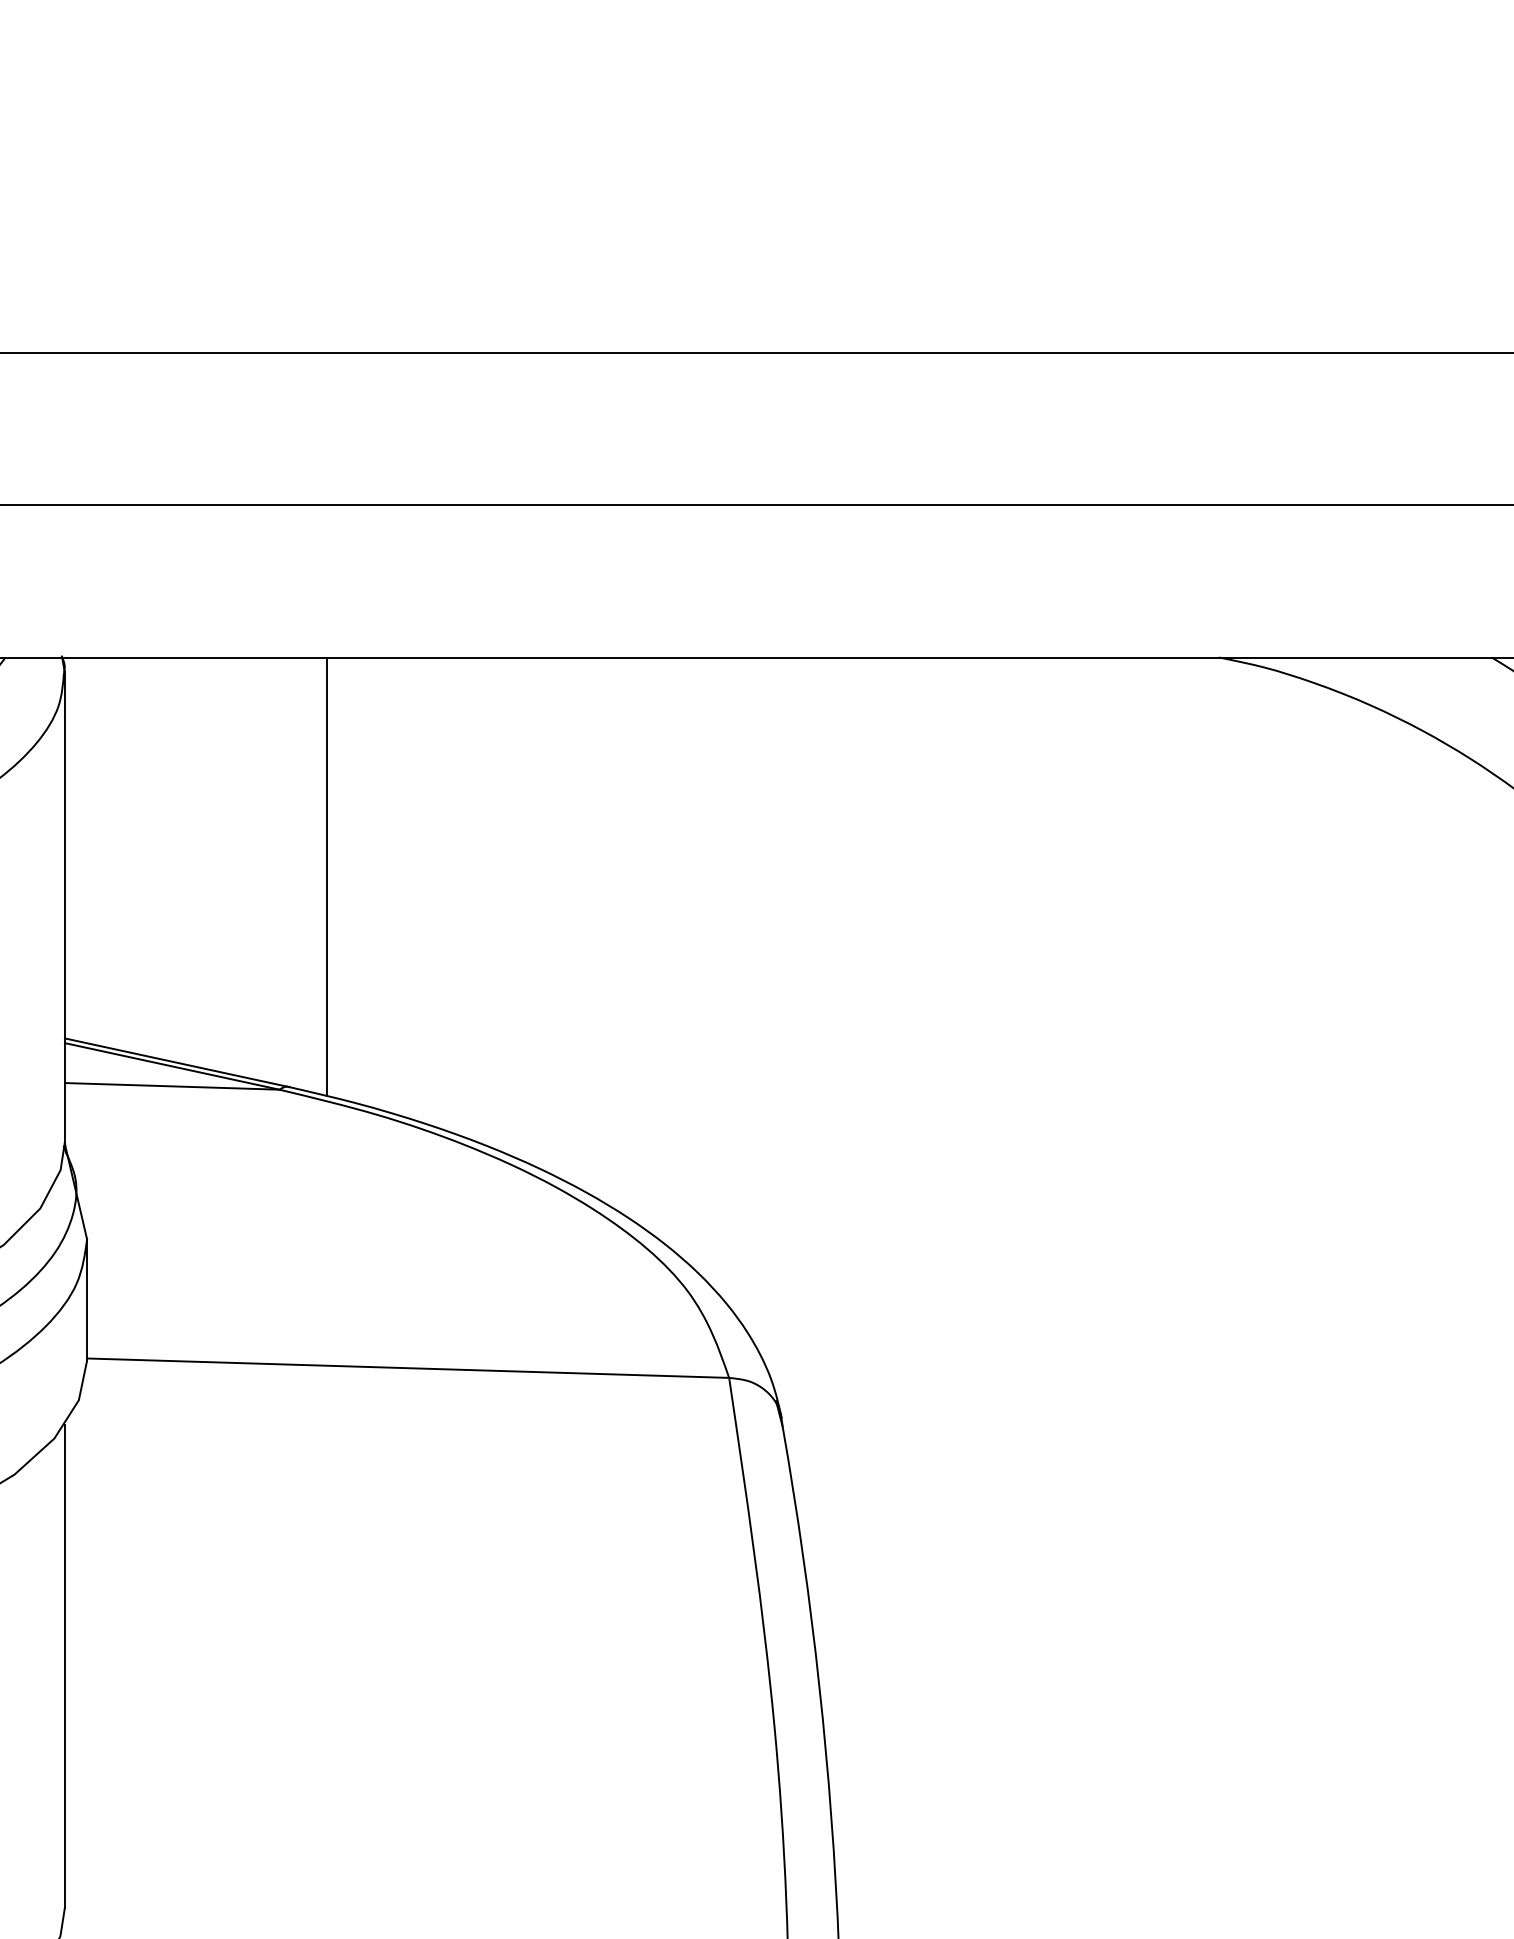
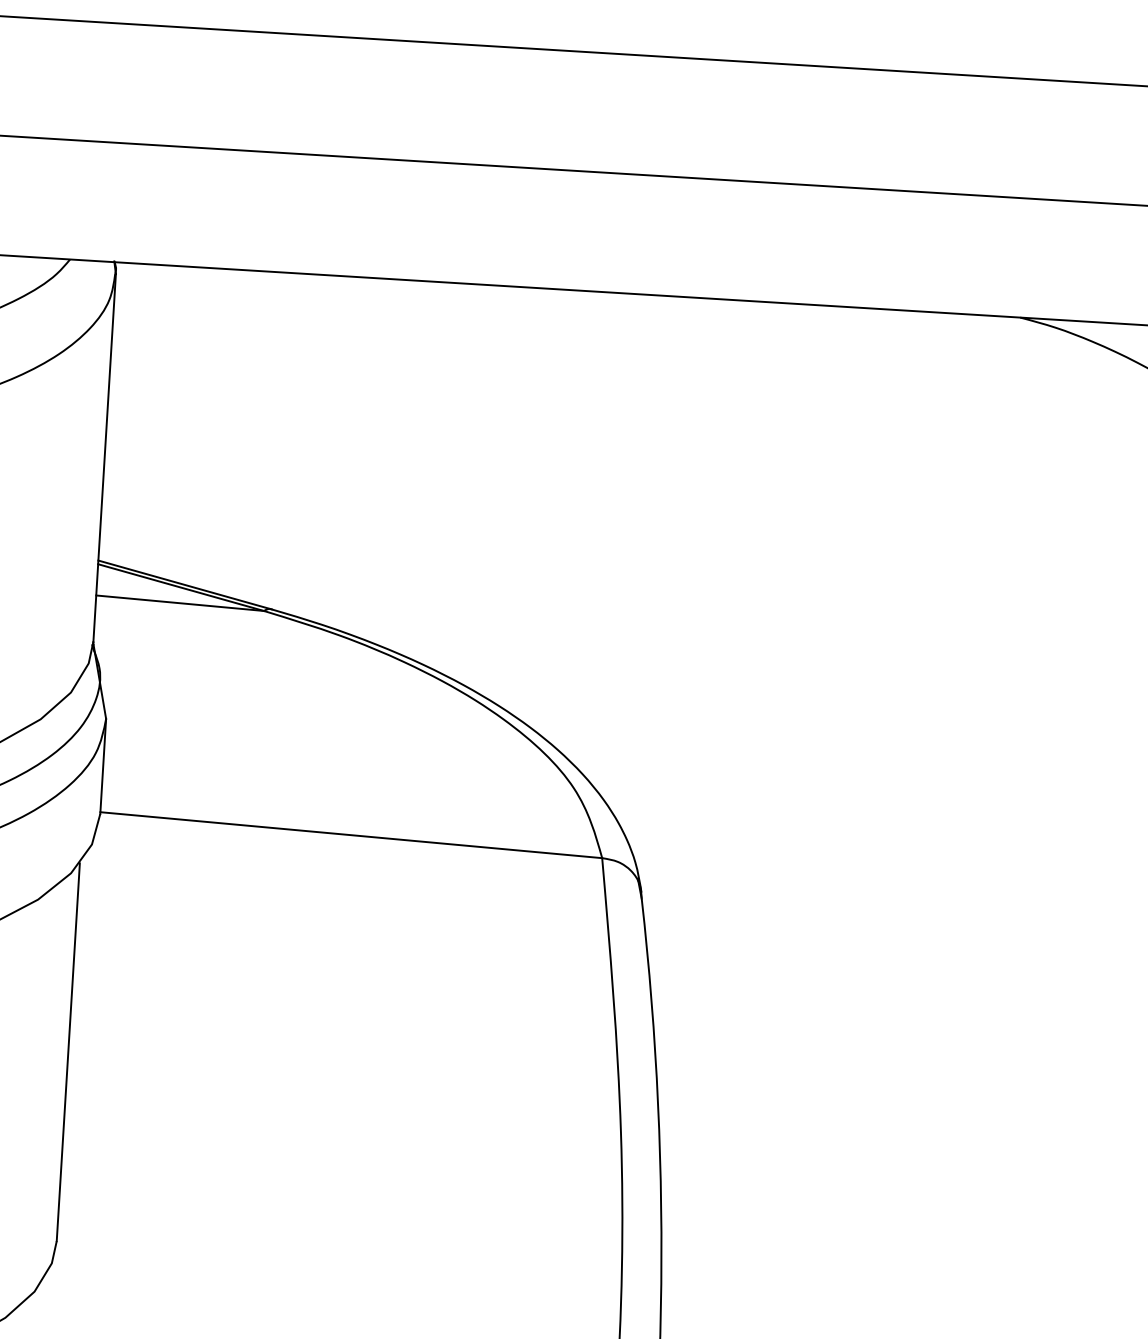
line: (326, 876) -> (310, 446), removed

